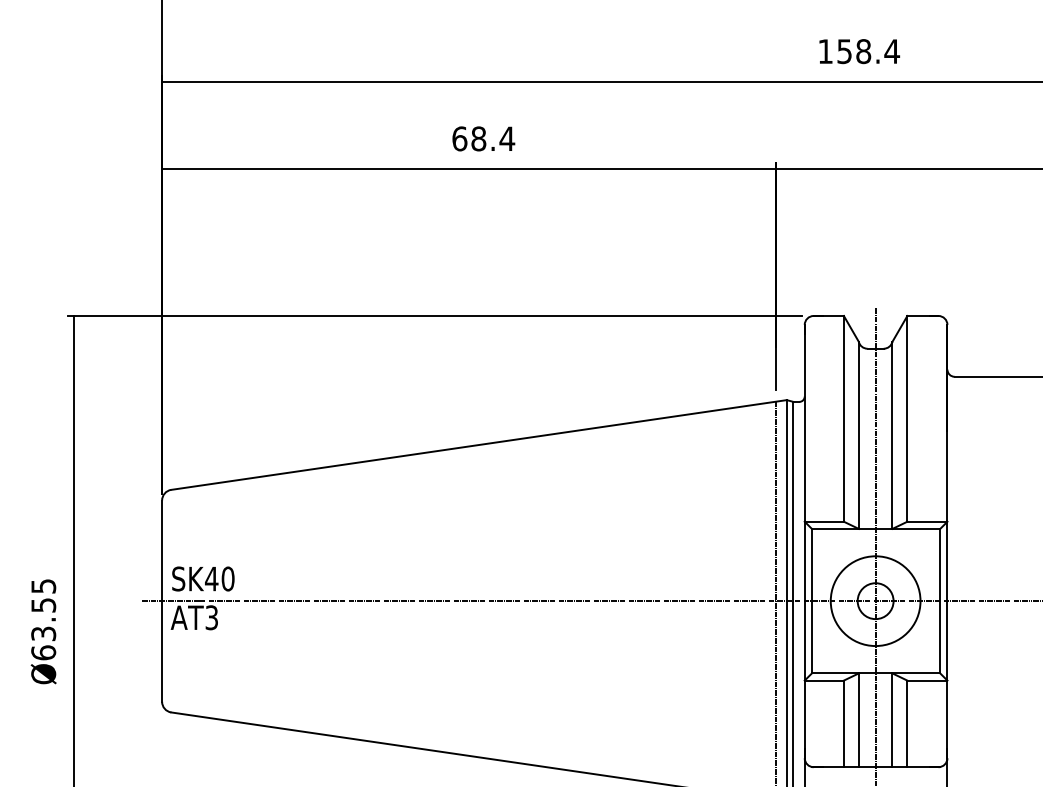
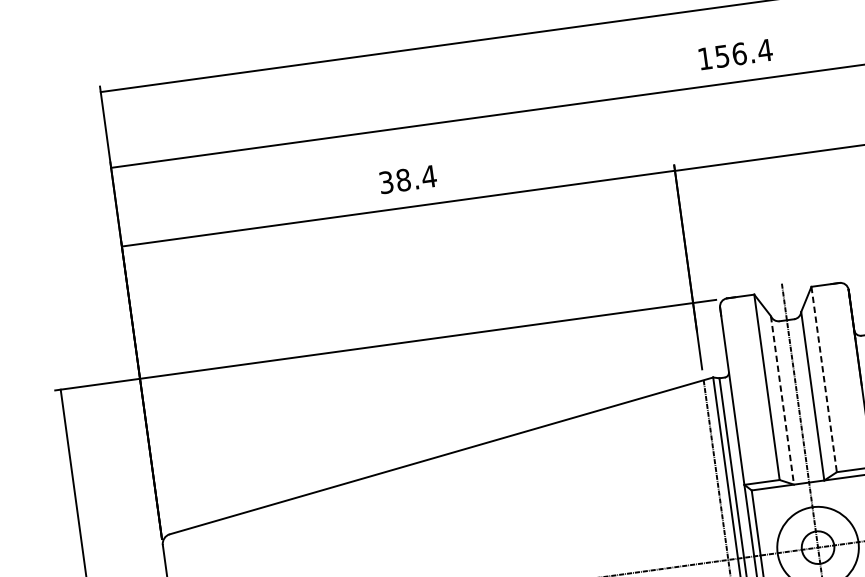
text: (863, 51) -> (739, 53), 158.4 -> 156.4
text: (459, 138) -> (386, 182), 68.4 -> 38.4
line: (907, 418) -> (824, 379), solid -> dashed
line: (858, 435) -> (782, 400), solid -> dashed

